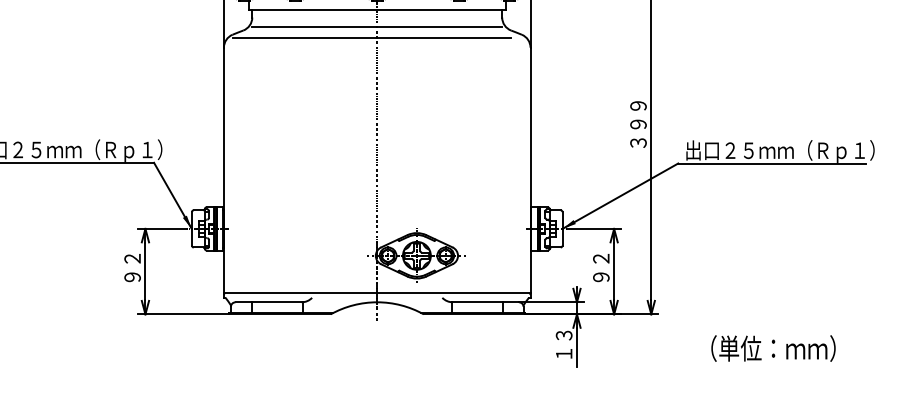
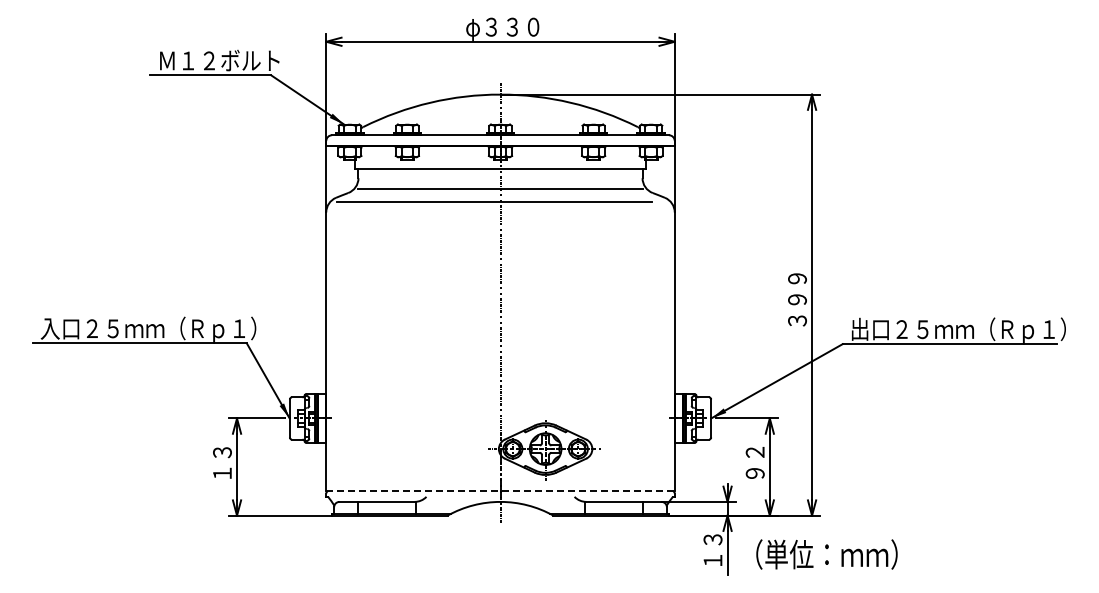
text: (132, 267) -> (222, 462), ９２ -> １３
line: (378, 293) -> (501, 491), solid -> dashed
text: (773, 348) -> (826, 554), moved

